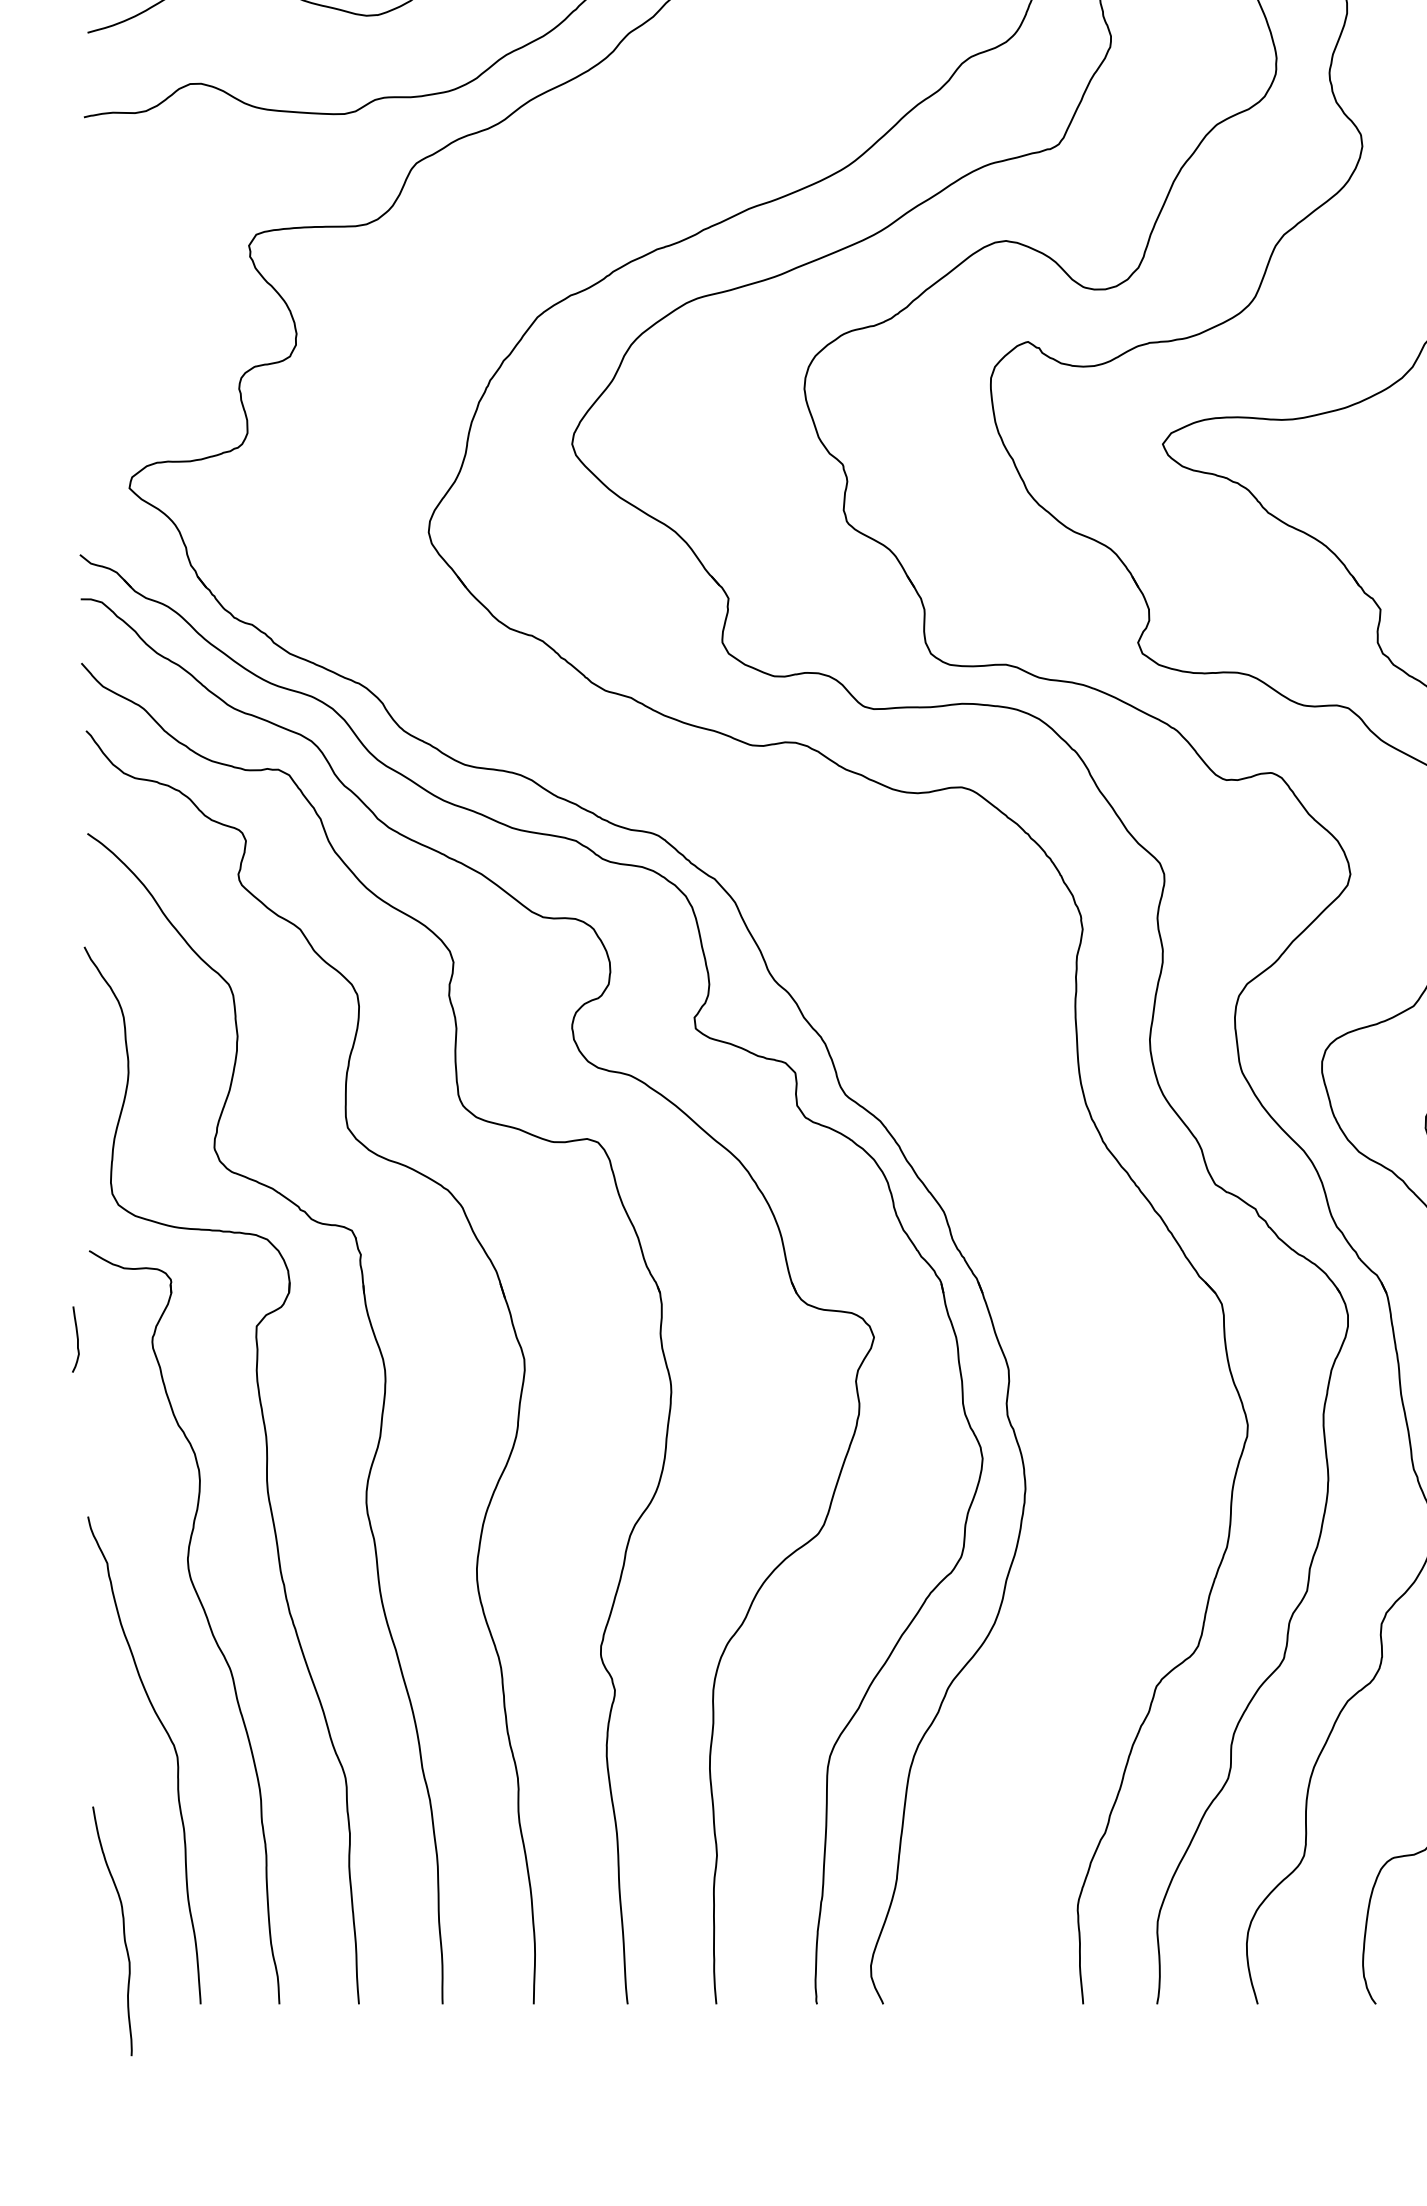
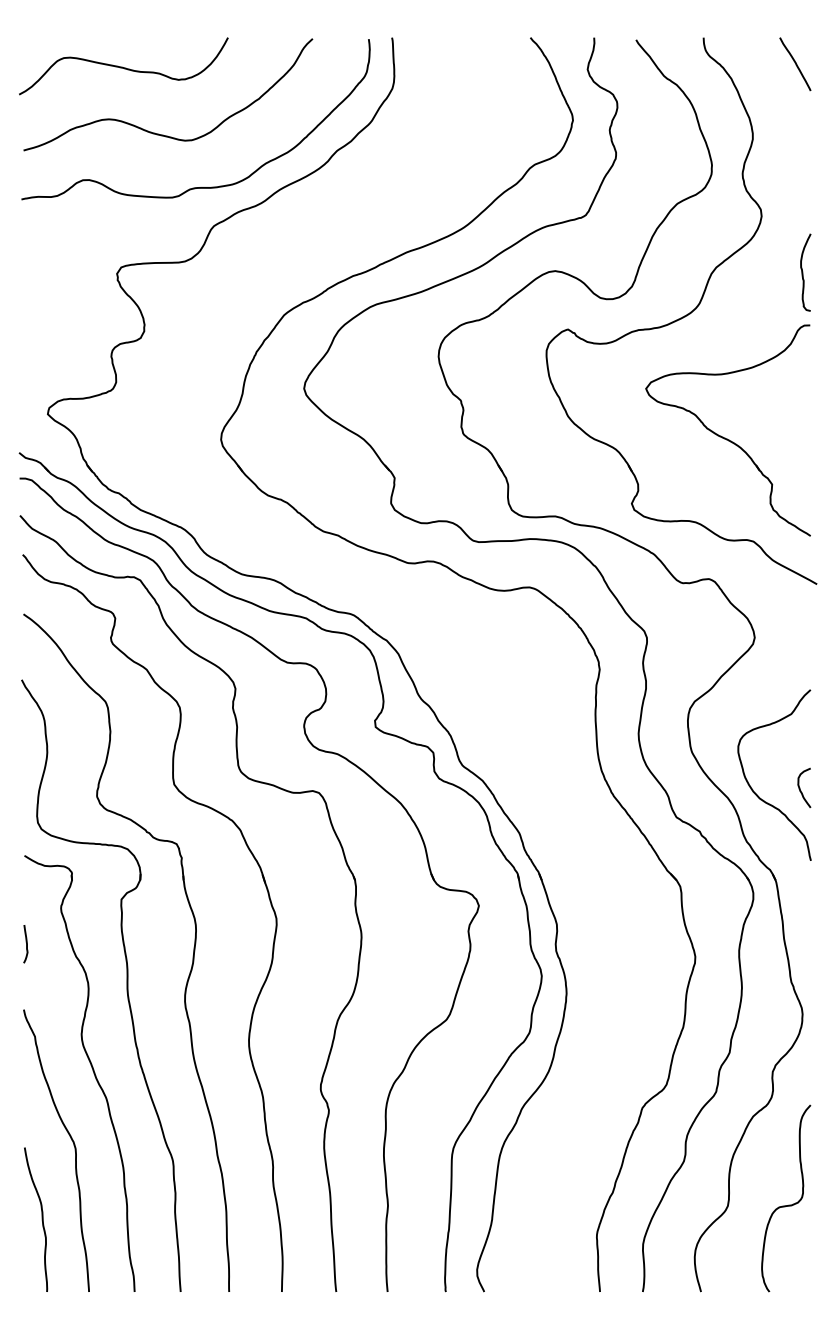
curve: (77, 1340) -> (26, 944), moved
curve: (121, 1930) -> (41, 1219), moved

